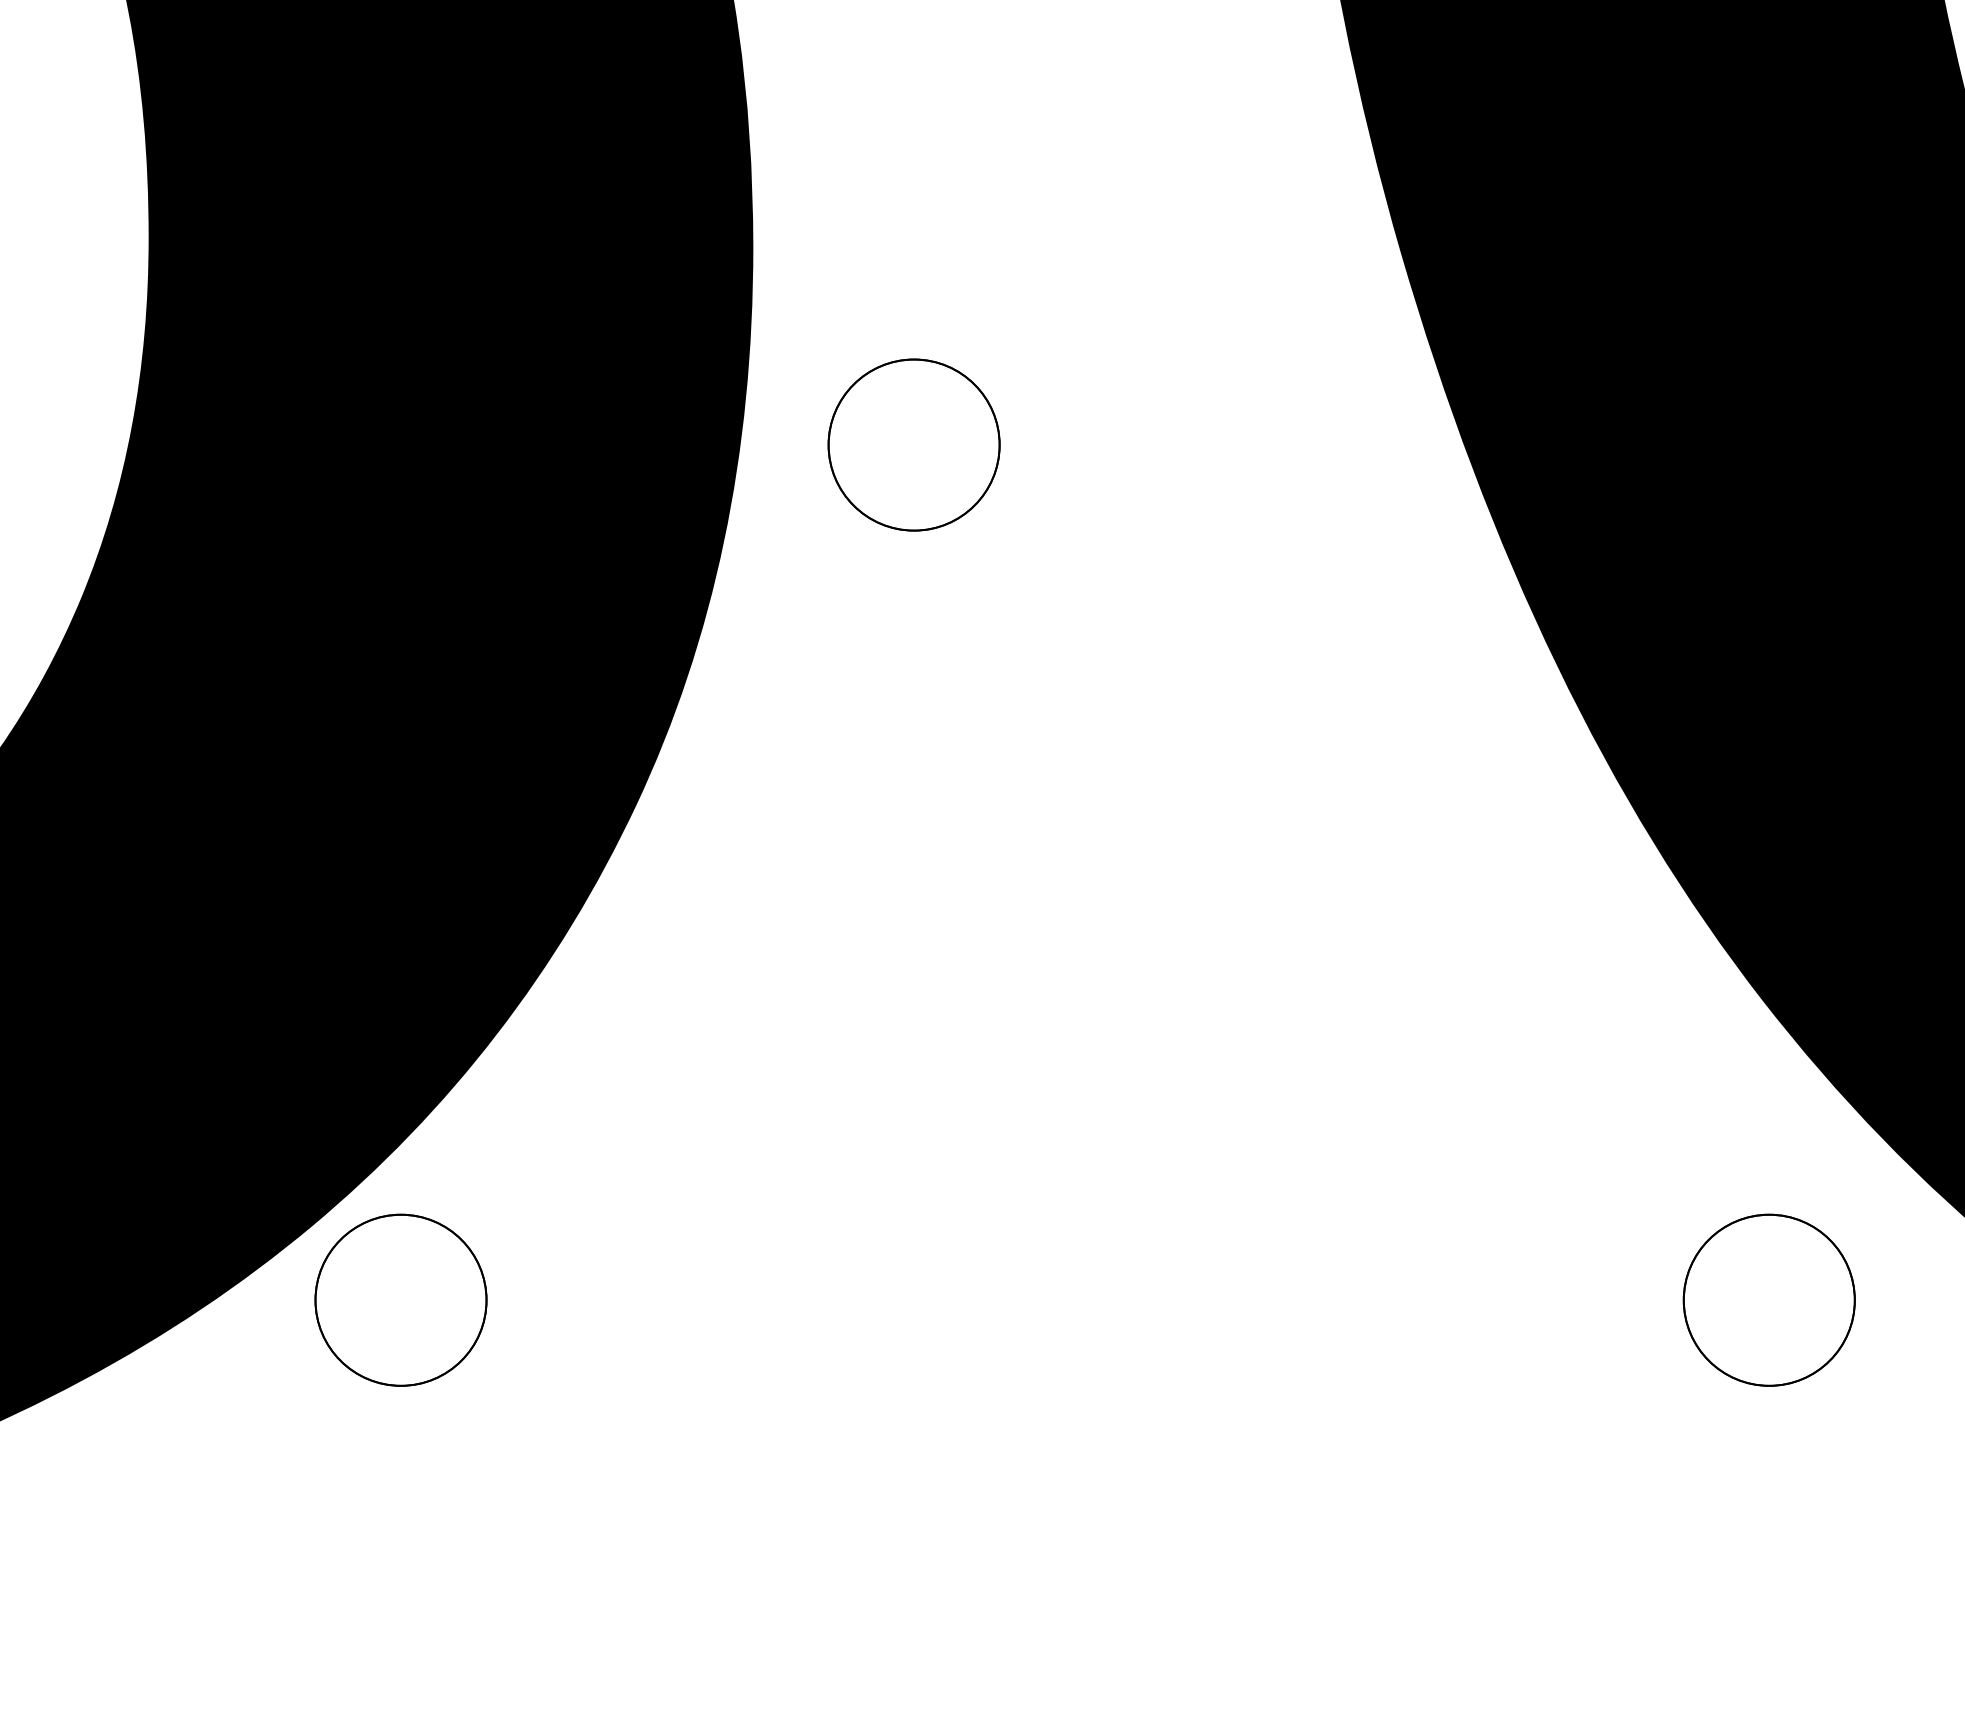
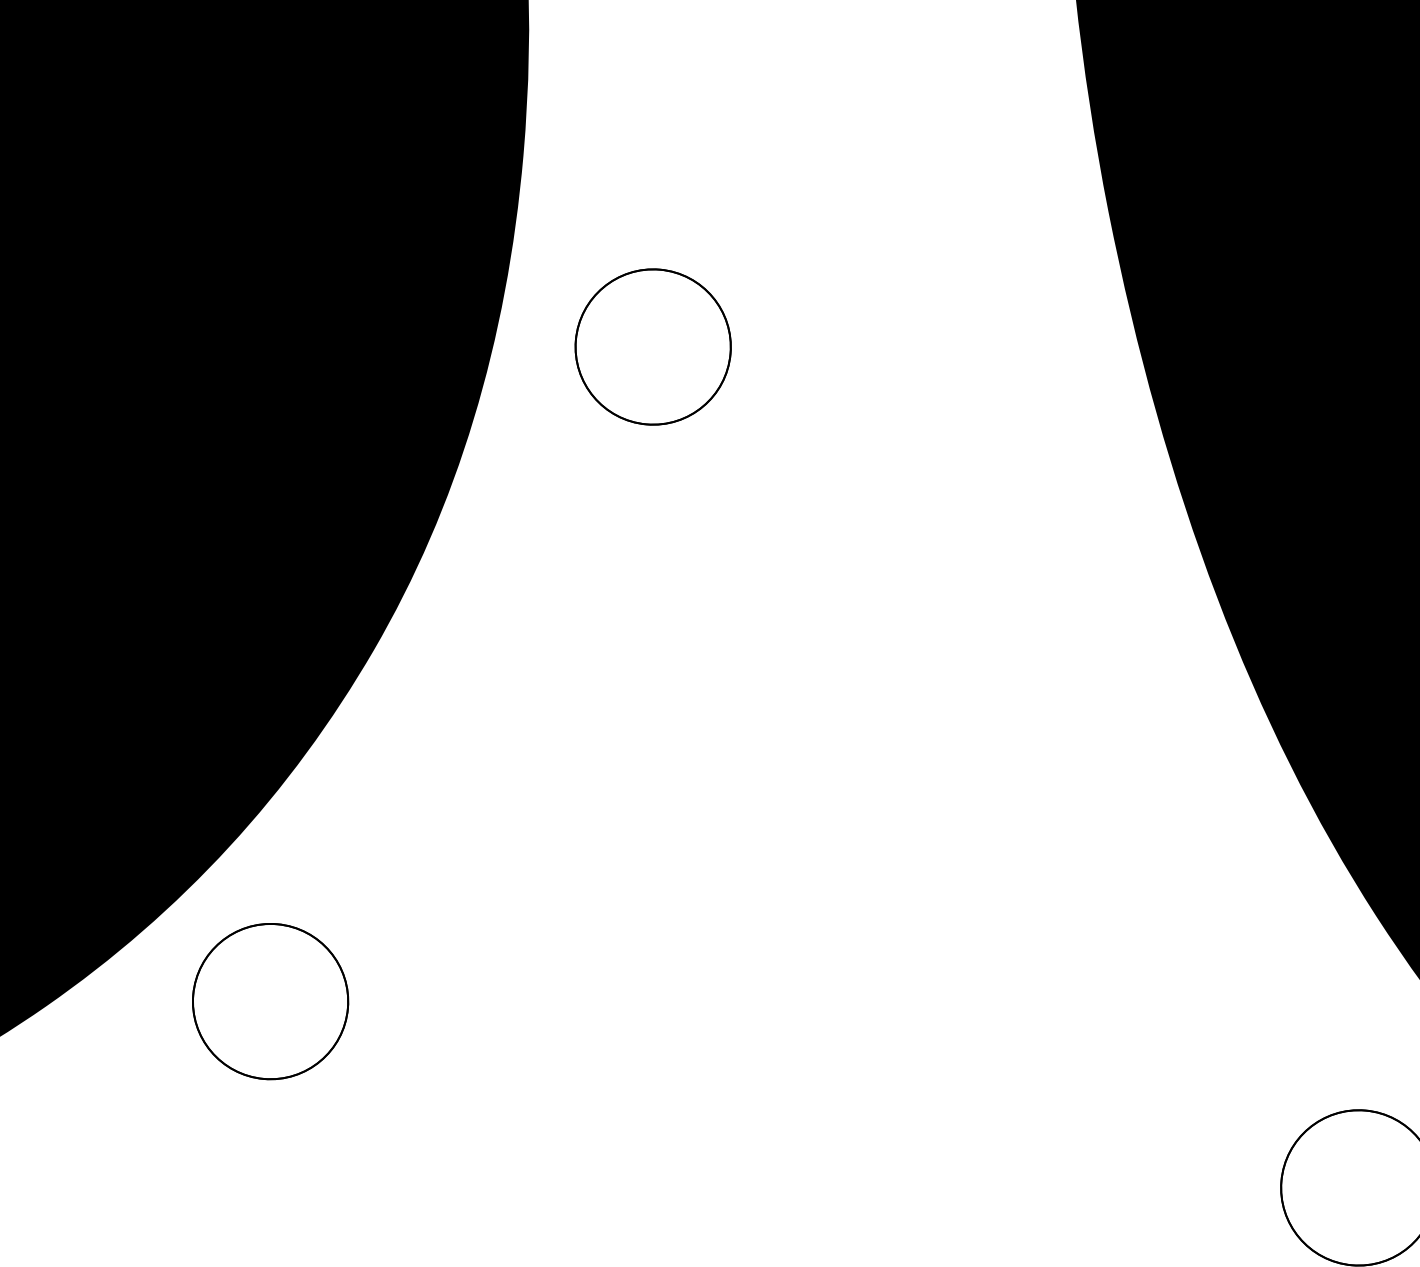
part: (400, 1299) -> (270, 1000), moved

